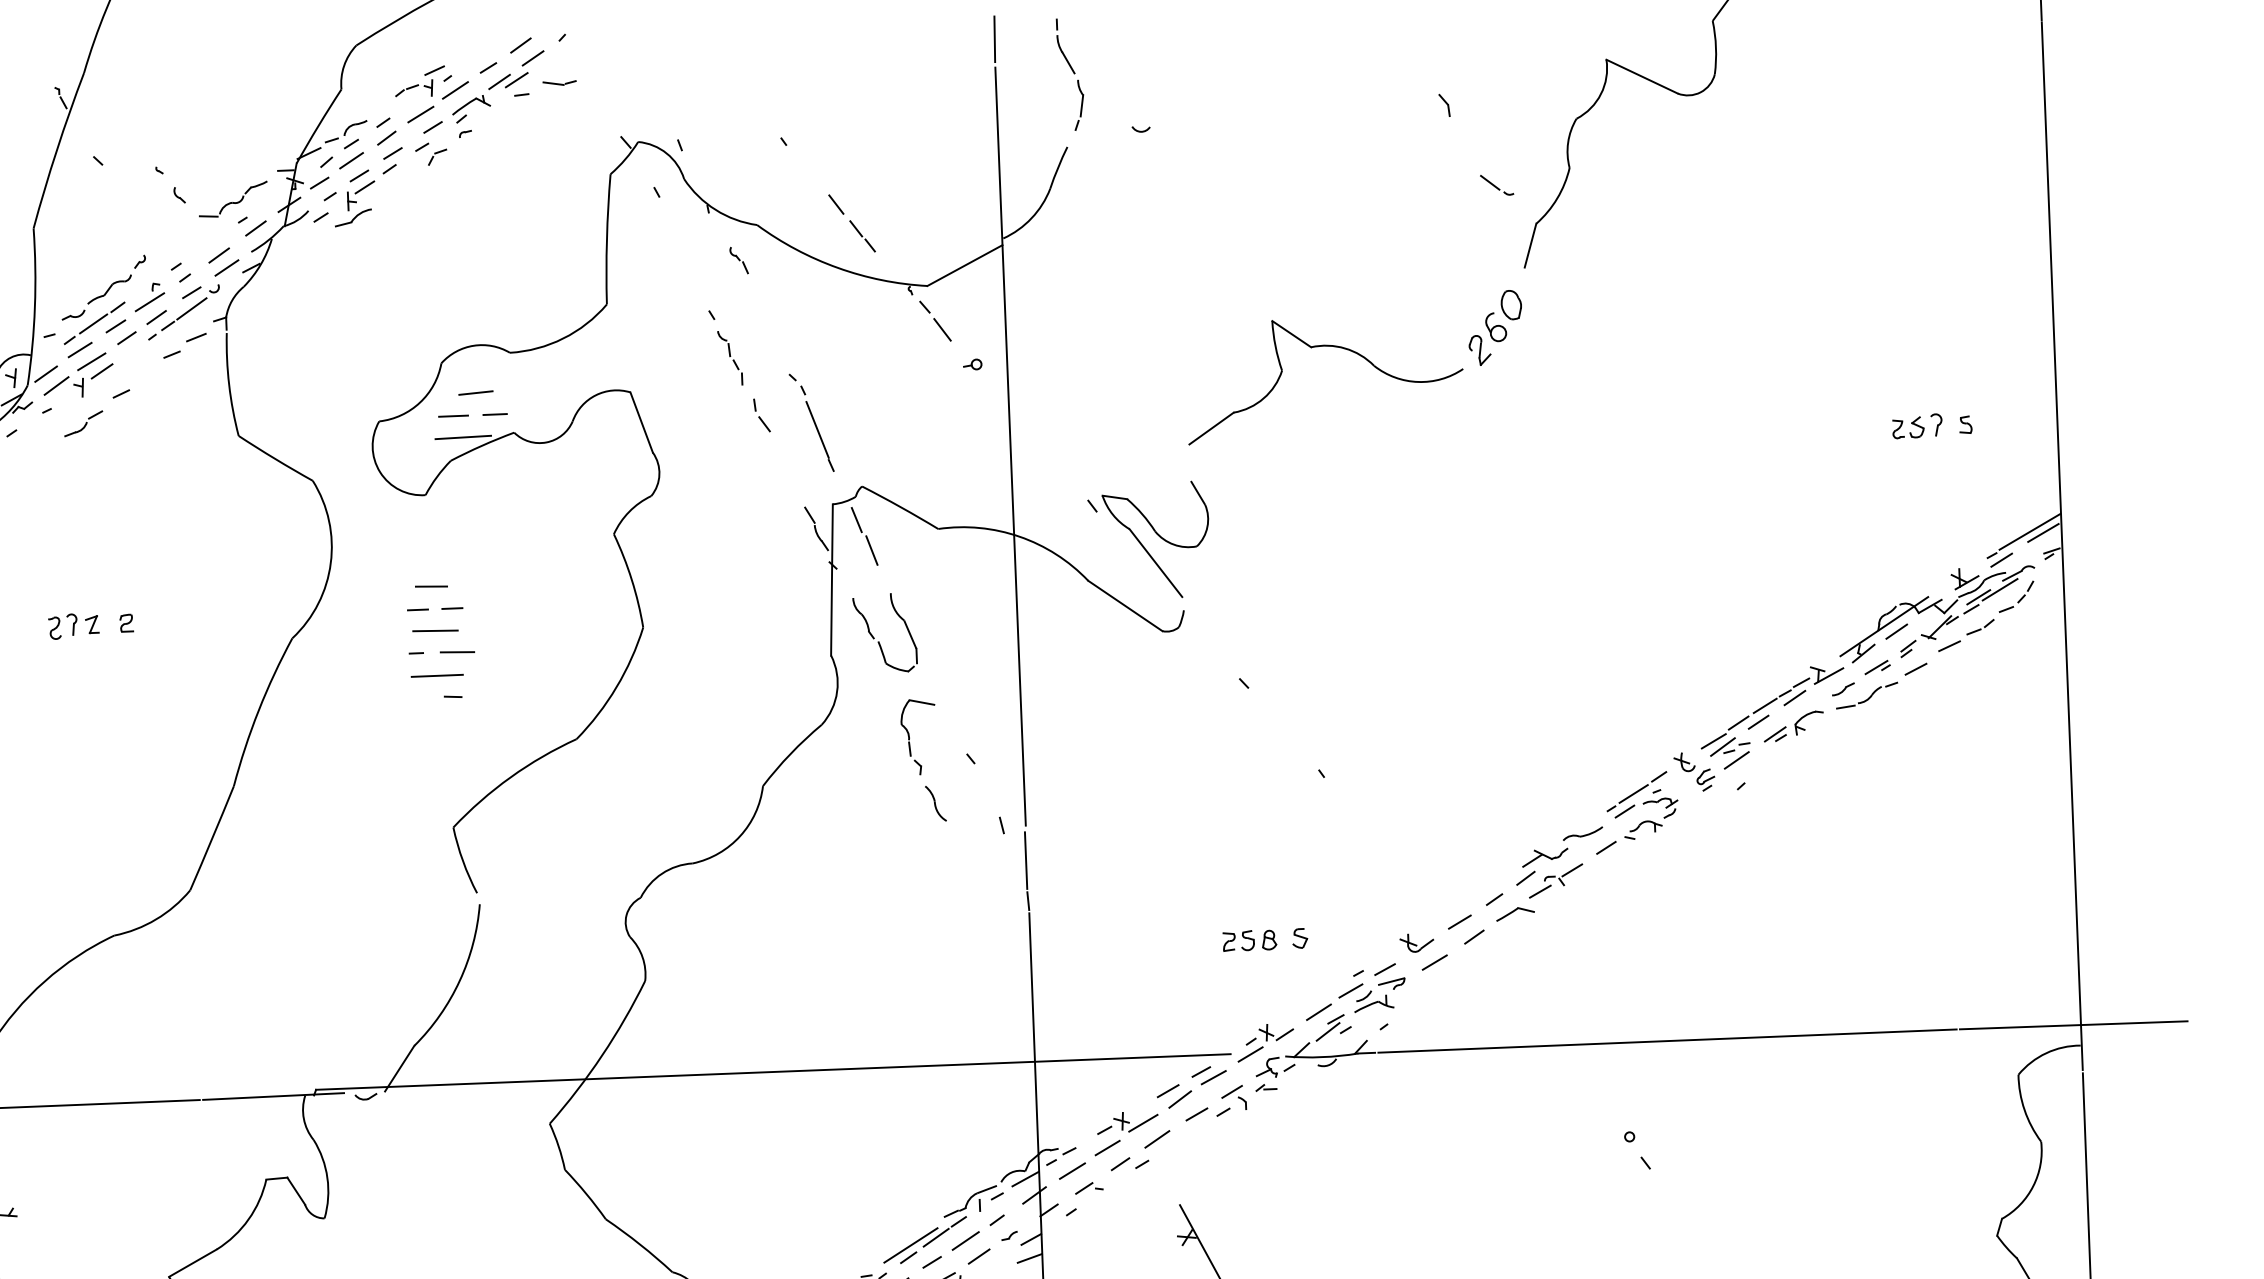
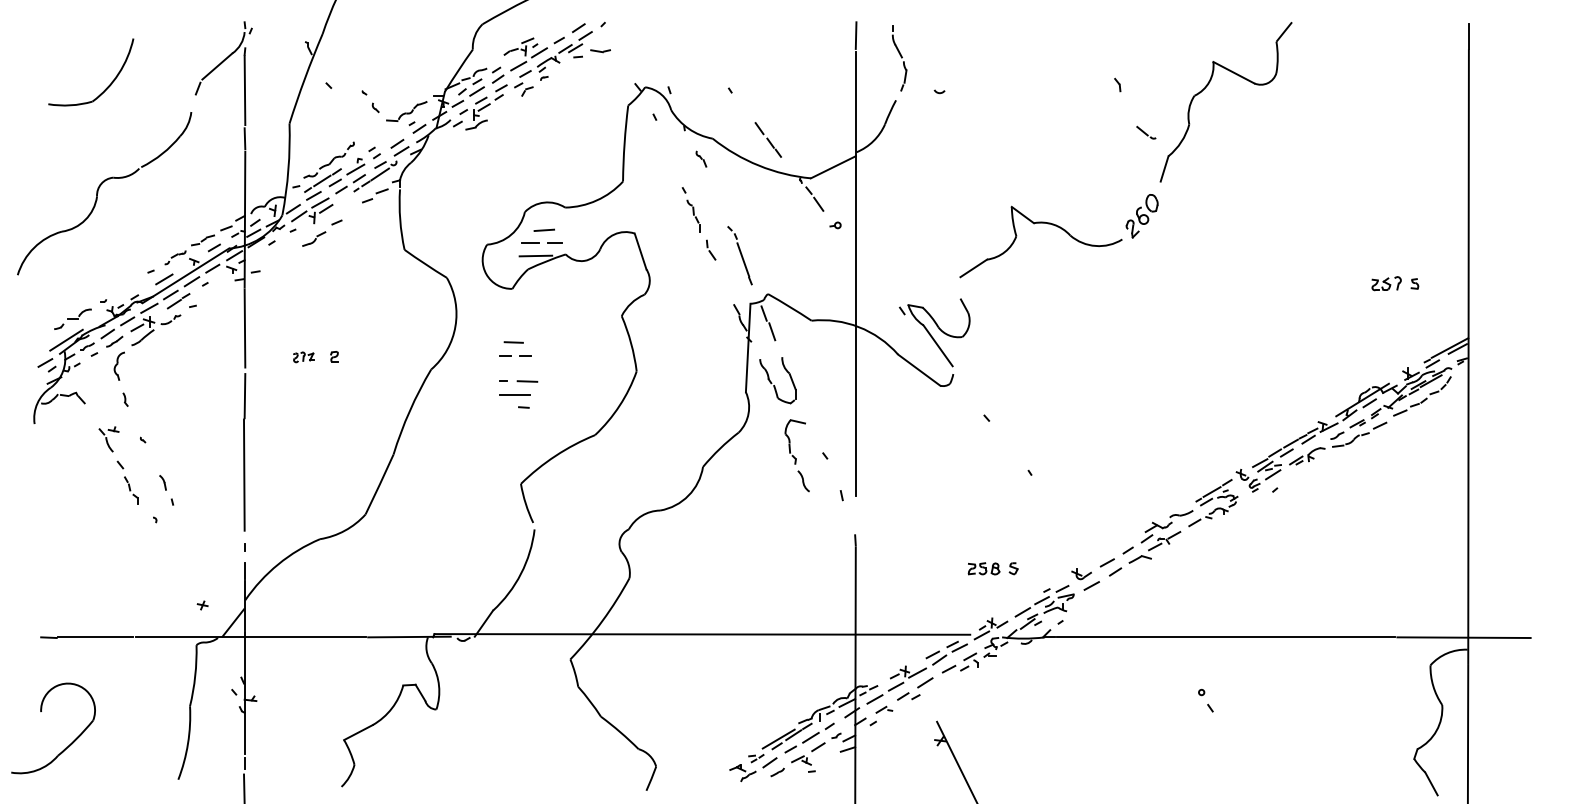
part: (73, 626) -> (303, 357), size x0.7
line: (434, 630) -> (514, 368), removed
line: (1026, 860) -> (855, 516), removed

